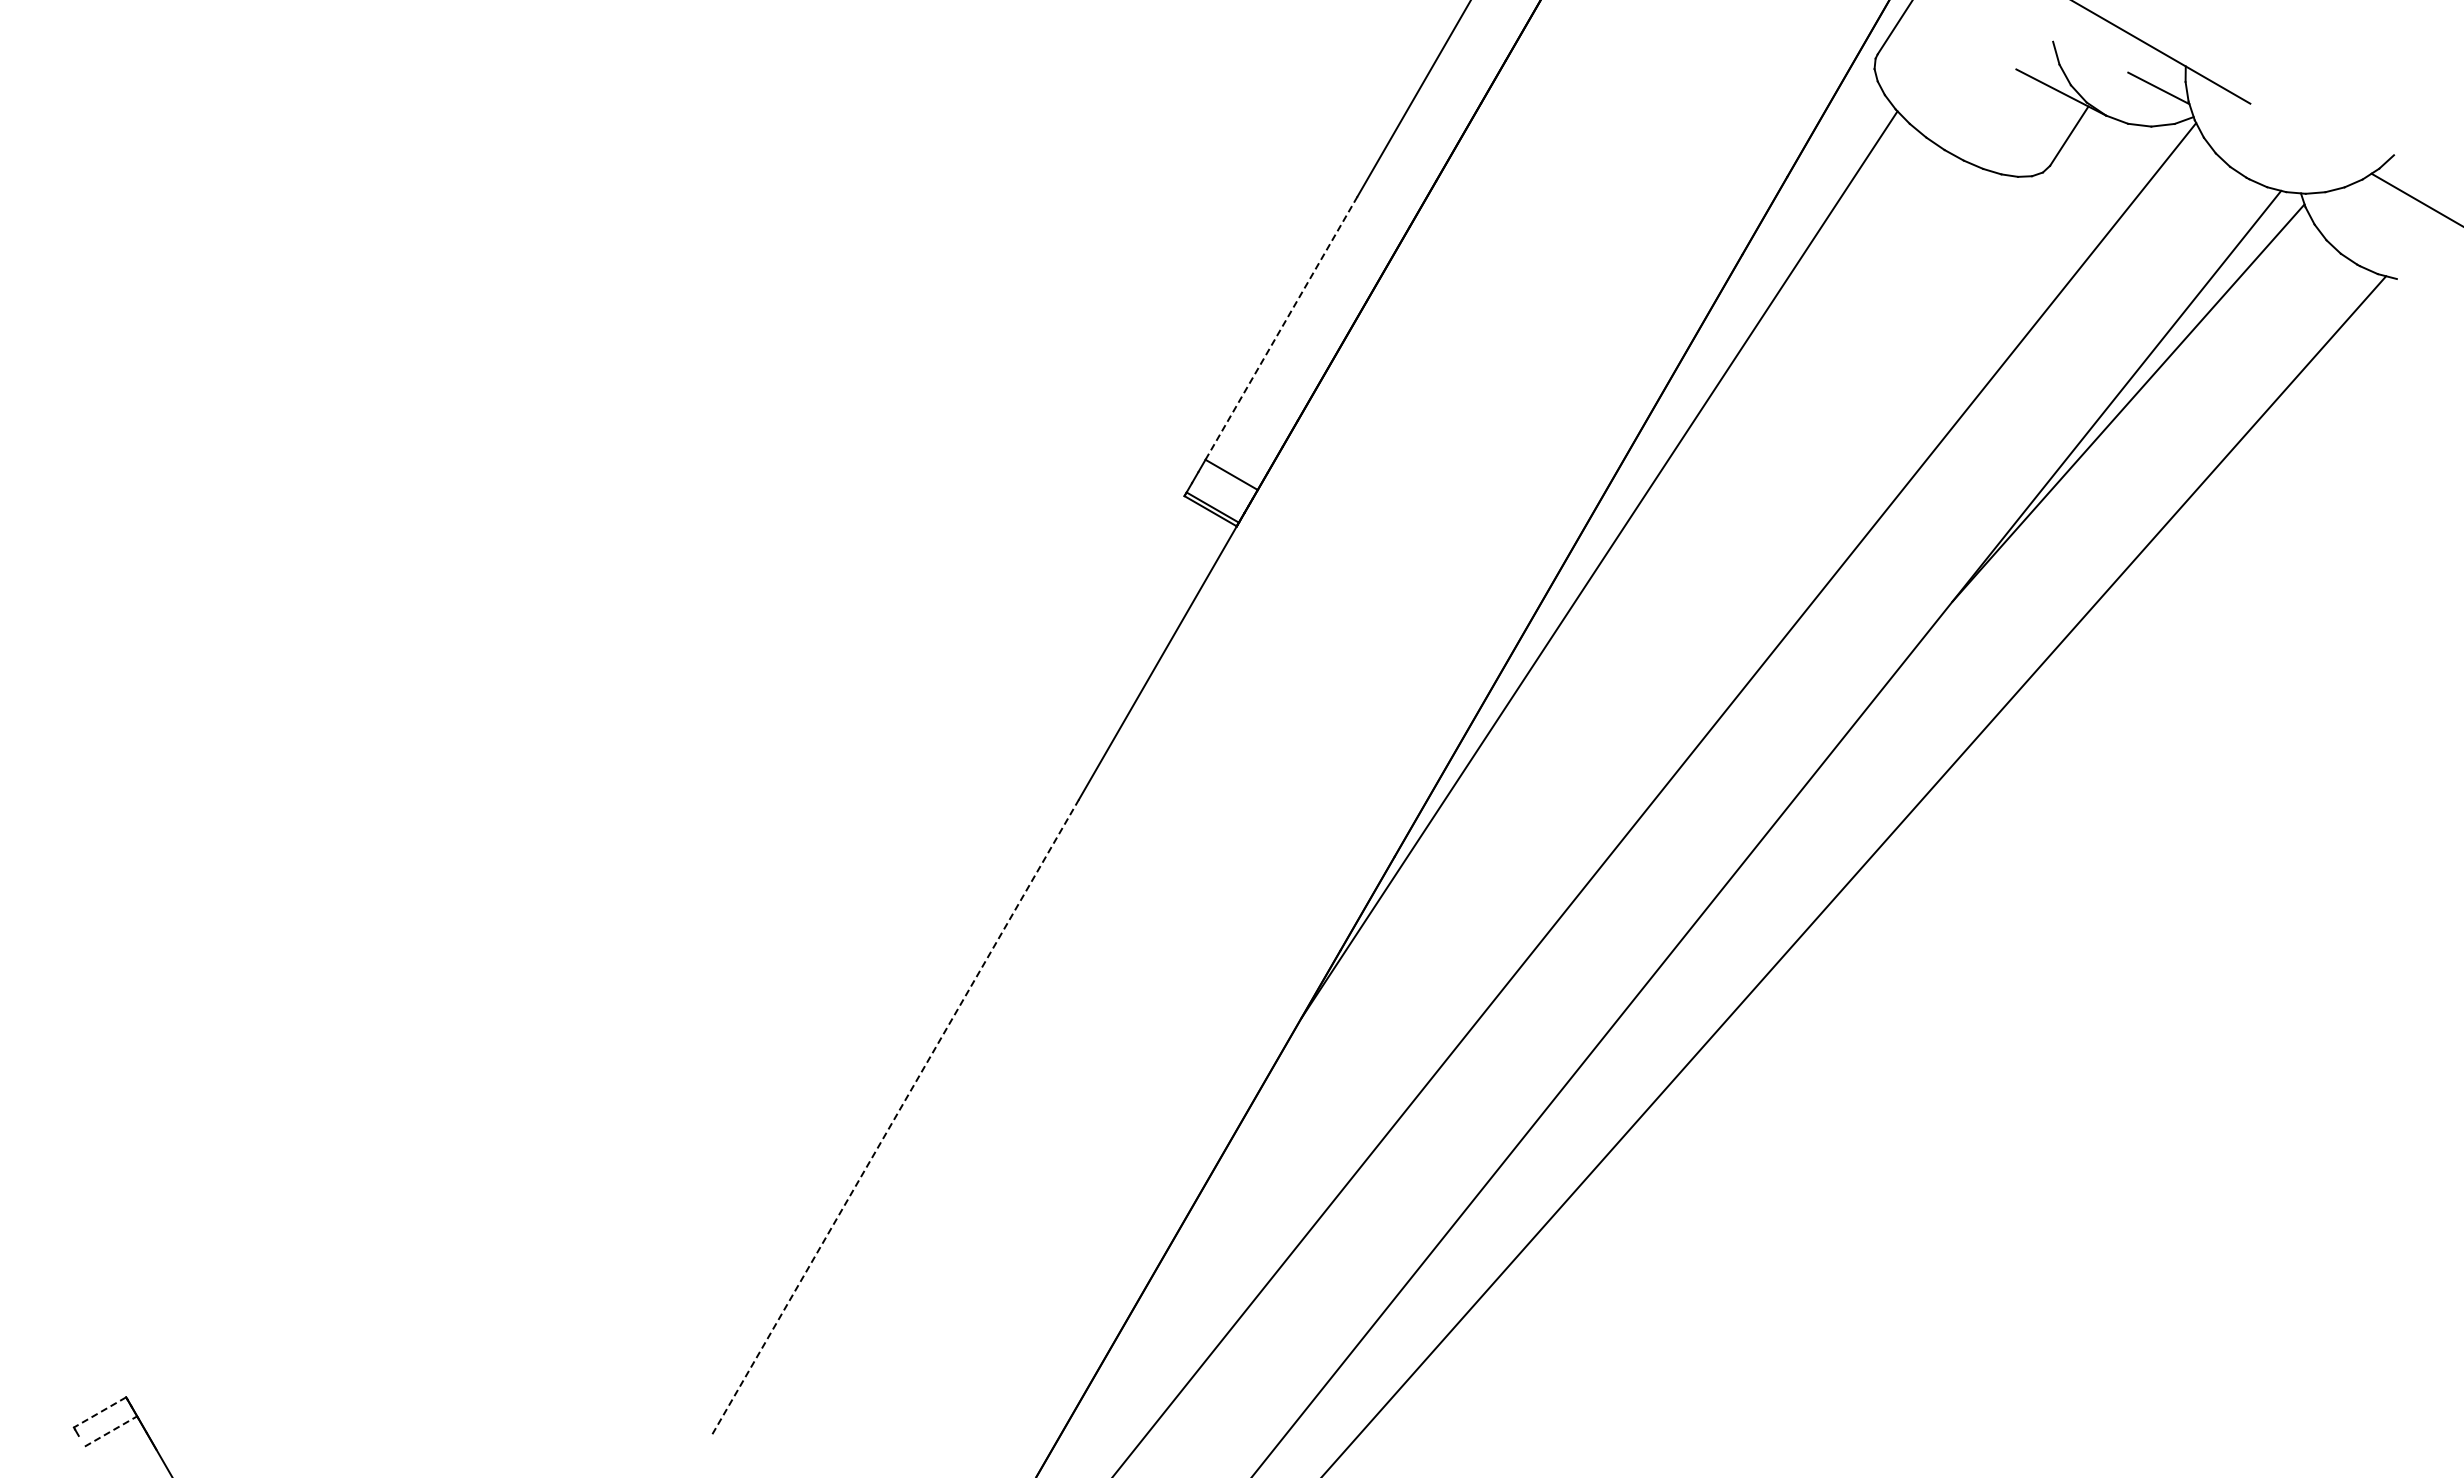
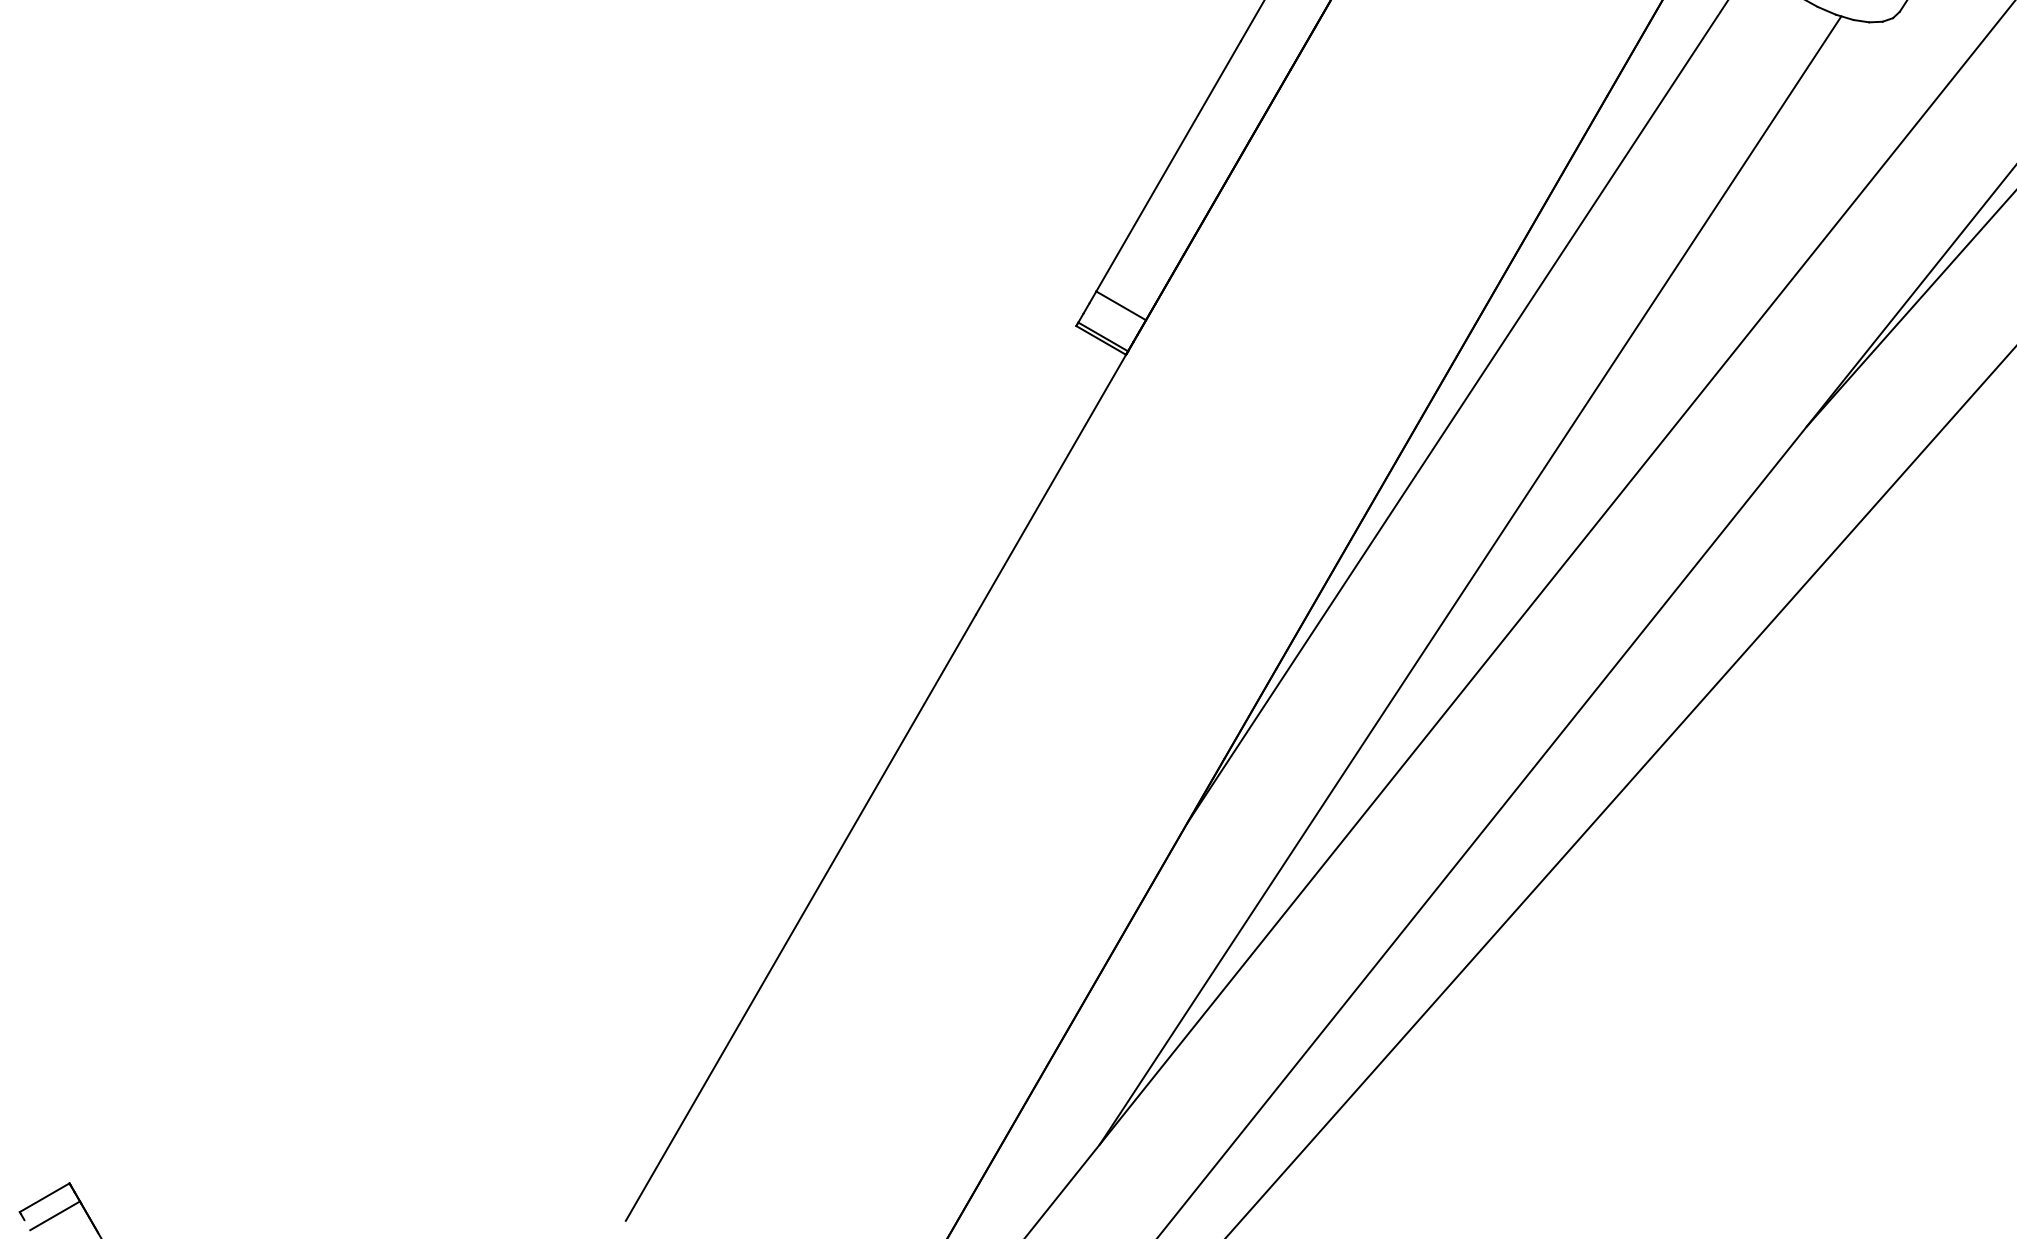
line: (1281, 328) -> (1168, 166), dashed -> solid
line: (1598, 763) -> (1470, 580), added
line: (895, 1118) -> (801, 918), dashed -> solid
line: (99, 1412) -> (44, 1197), dashed -> solid
line: (111, 1431) -> (55, 1215), dashed -> solid

